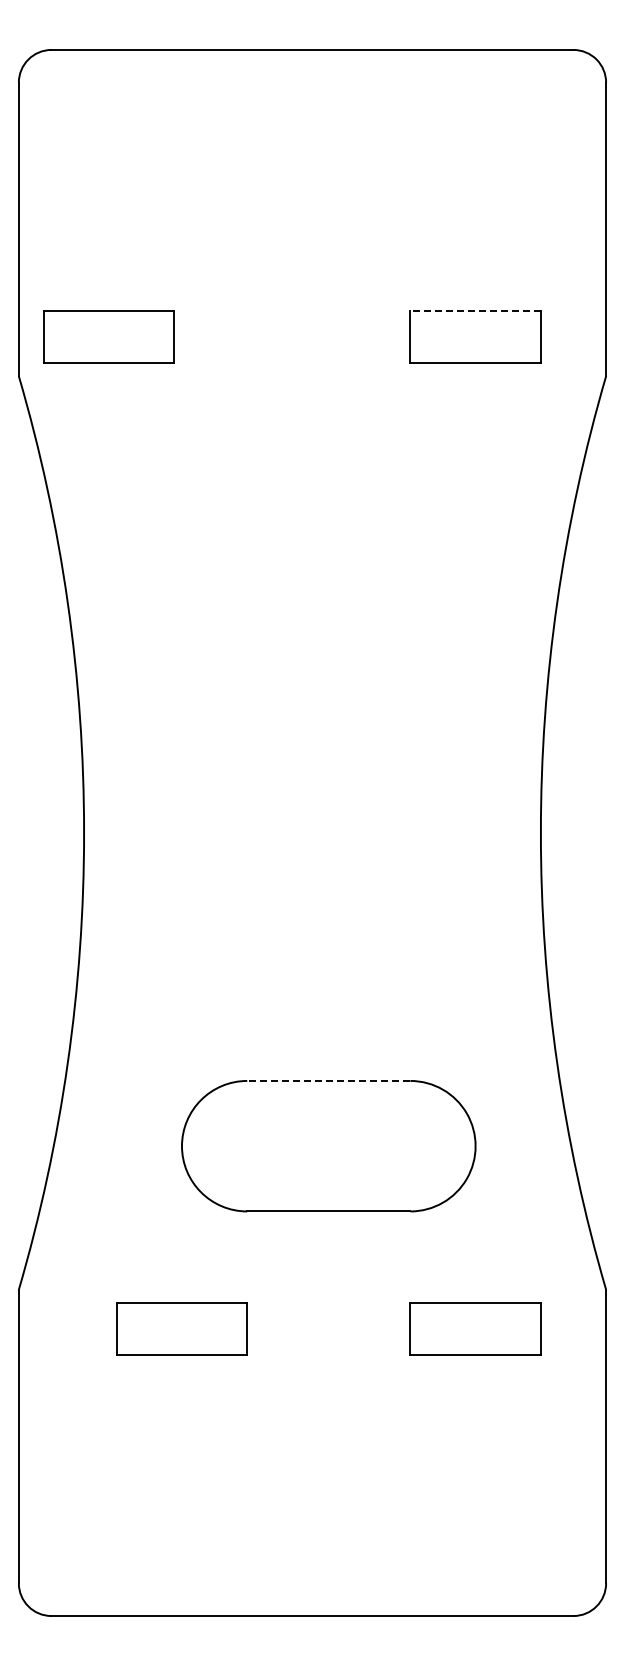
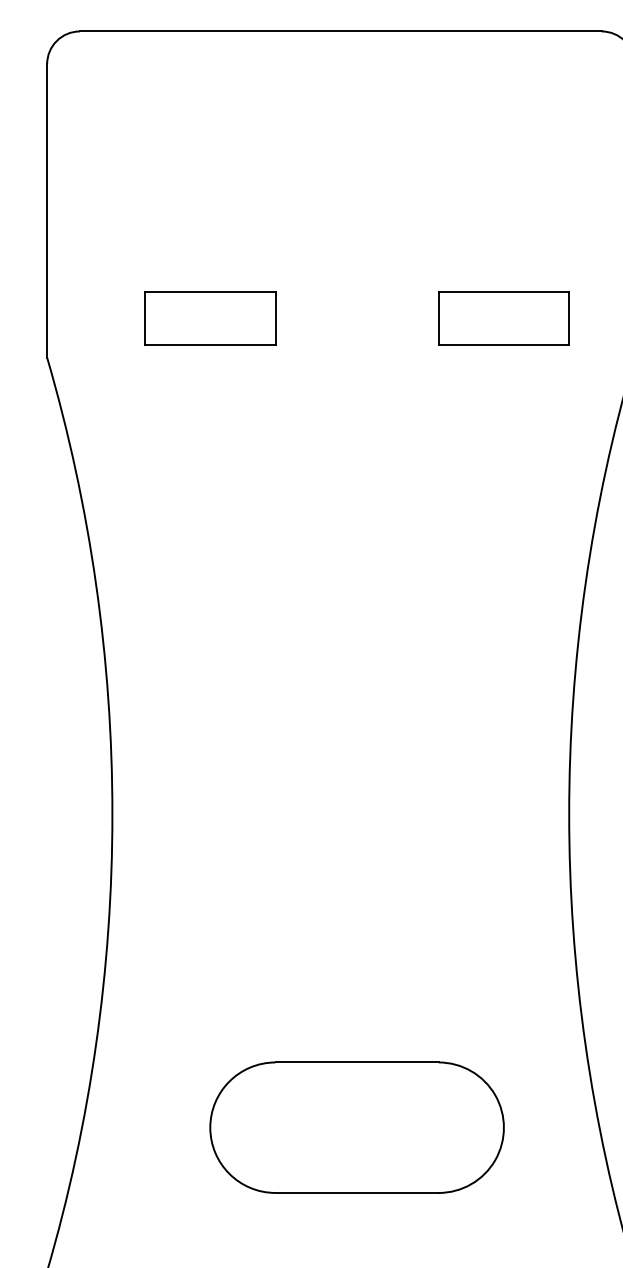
line: (475, 310) -> (503, 292), dashed -> solid
part: (108, 336) -> (209, 318), moved
line: (328, 1080) -> (356, 1062), dashed -> solid

